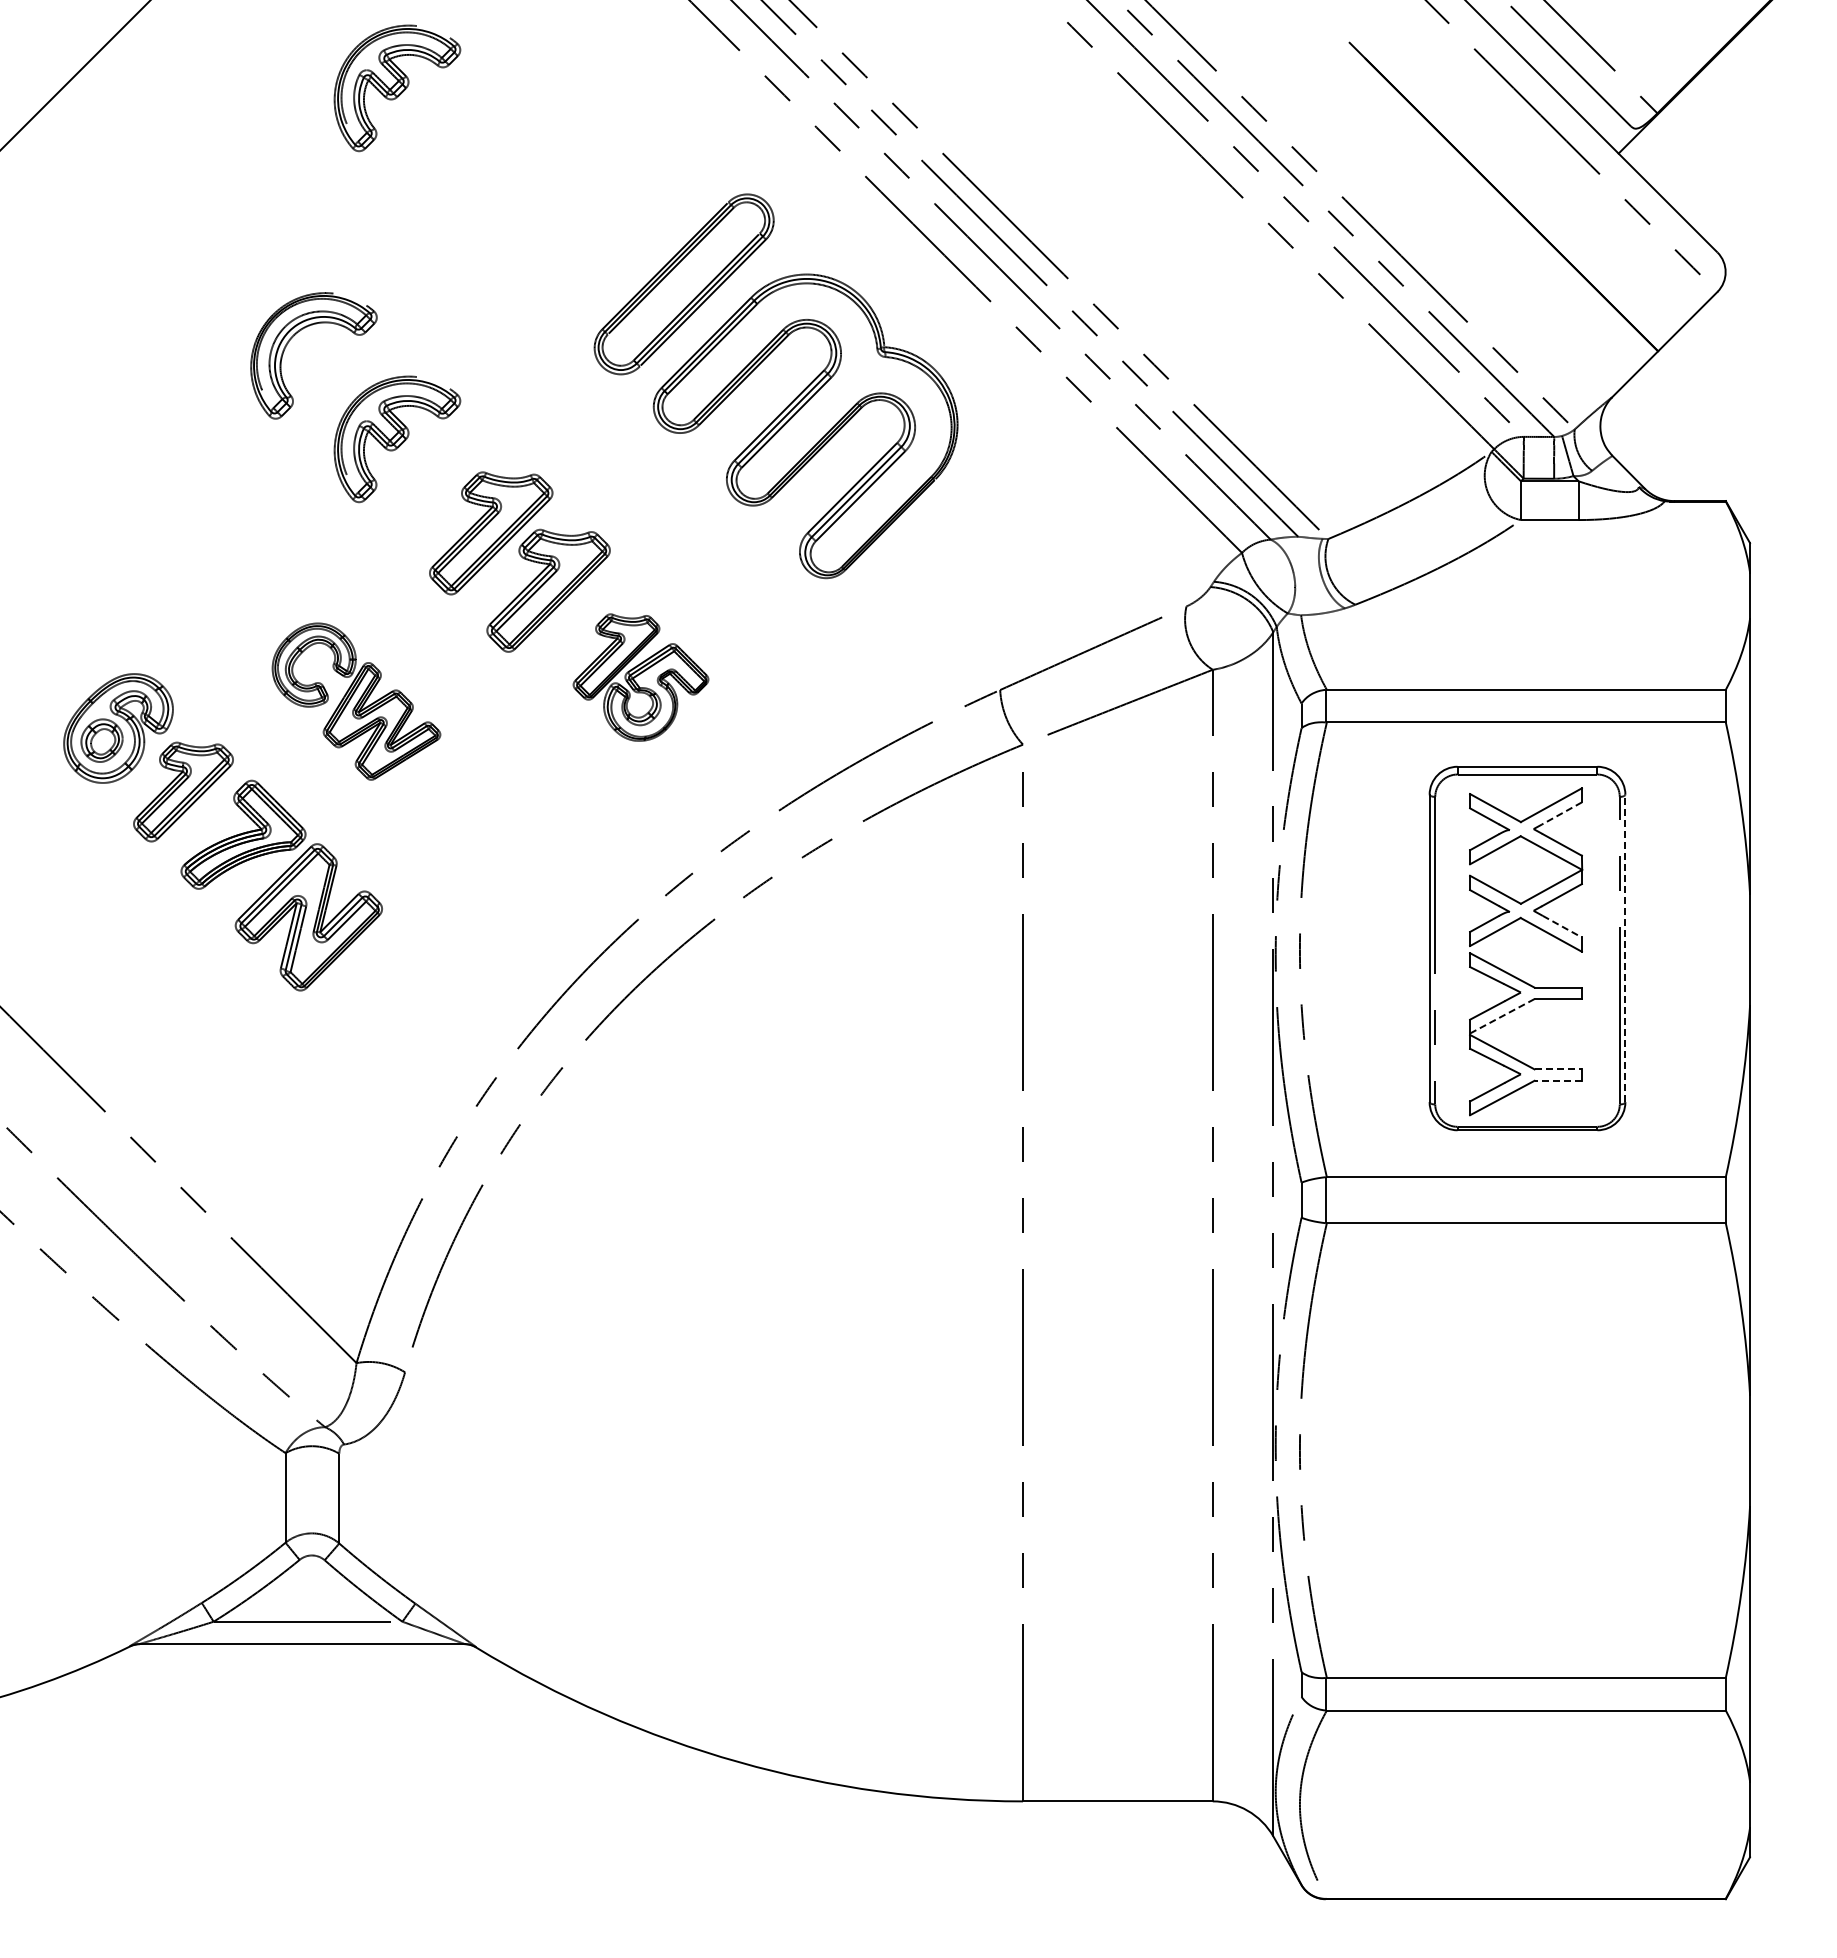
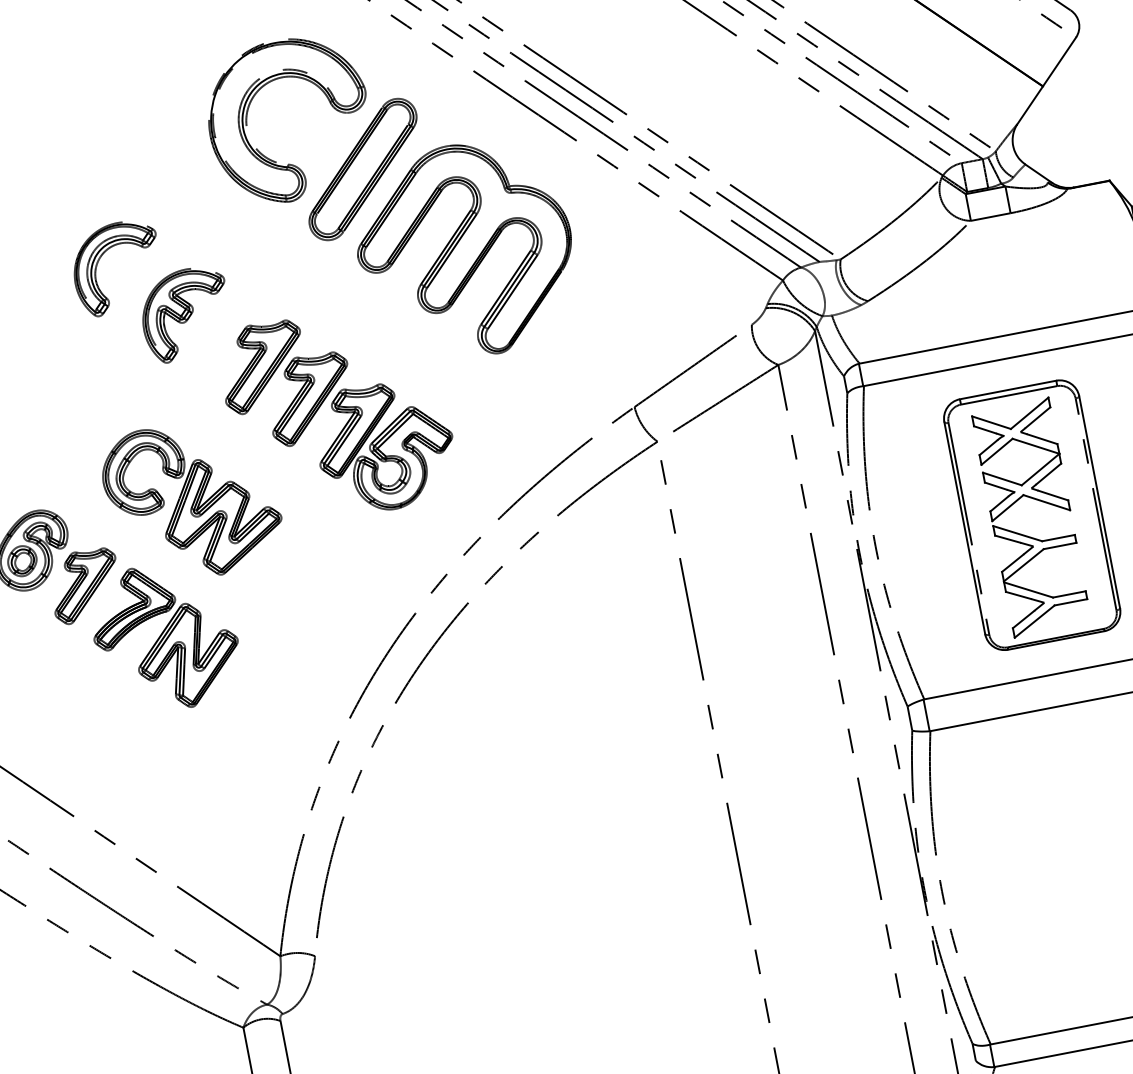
part: (397, 88) -> (139, 72), removed
part: (544, 162) -> (250, 104), added
part: (640, 677) -> (385, 446), size x1.43
part: (356, 701) -> (192, 500), size x1.43
line: (1561, 813) -> (1037, 417), dashed -> solid
line: (1562, 926) -> (1053, 495), dashed -> solid
line: (1625, 948) -> (1099, 502), dashed -> solid
line: (1502, 1016) -> (1024, 565), dashed -> solid
line: (1558, 1069) -> (1069, 594), dashed -> solid
line: (1558, 1080) -> (1071, 602), dashed -> solid

